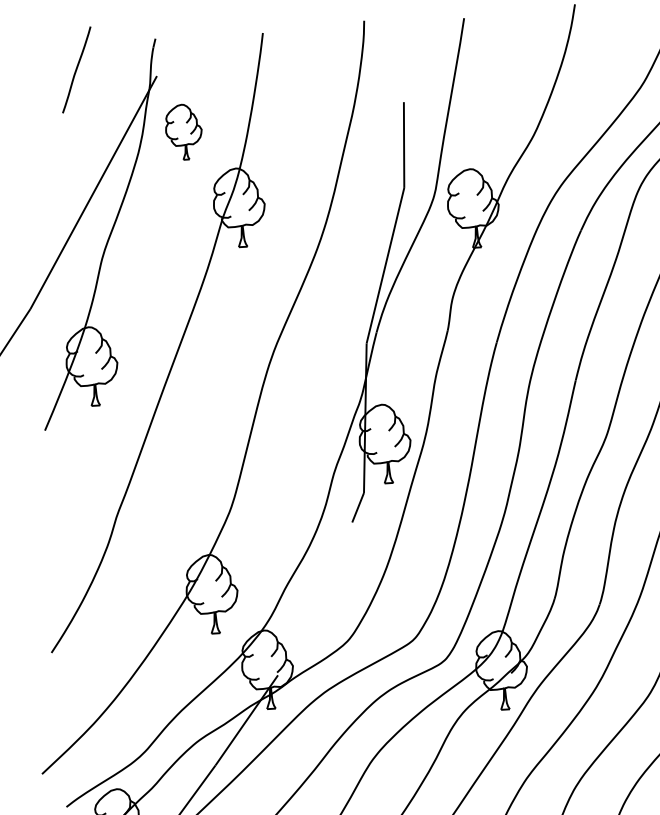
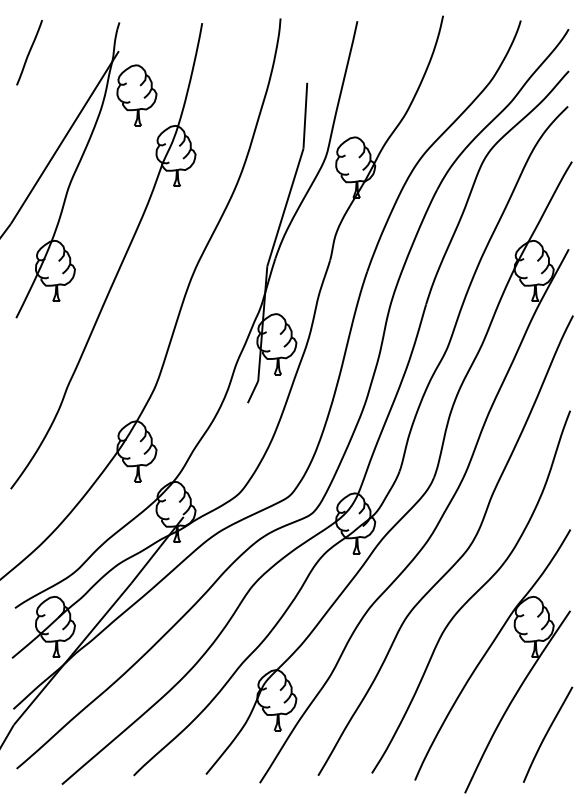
line: (76, 69) -> (29, 52), moved
part: (183, 132) -> (136, 95), size x1.43

